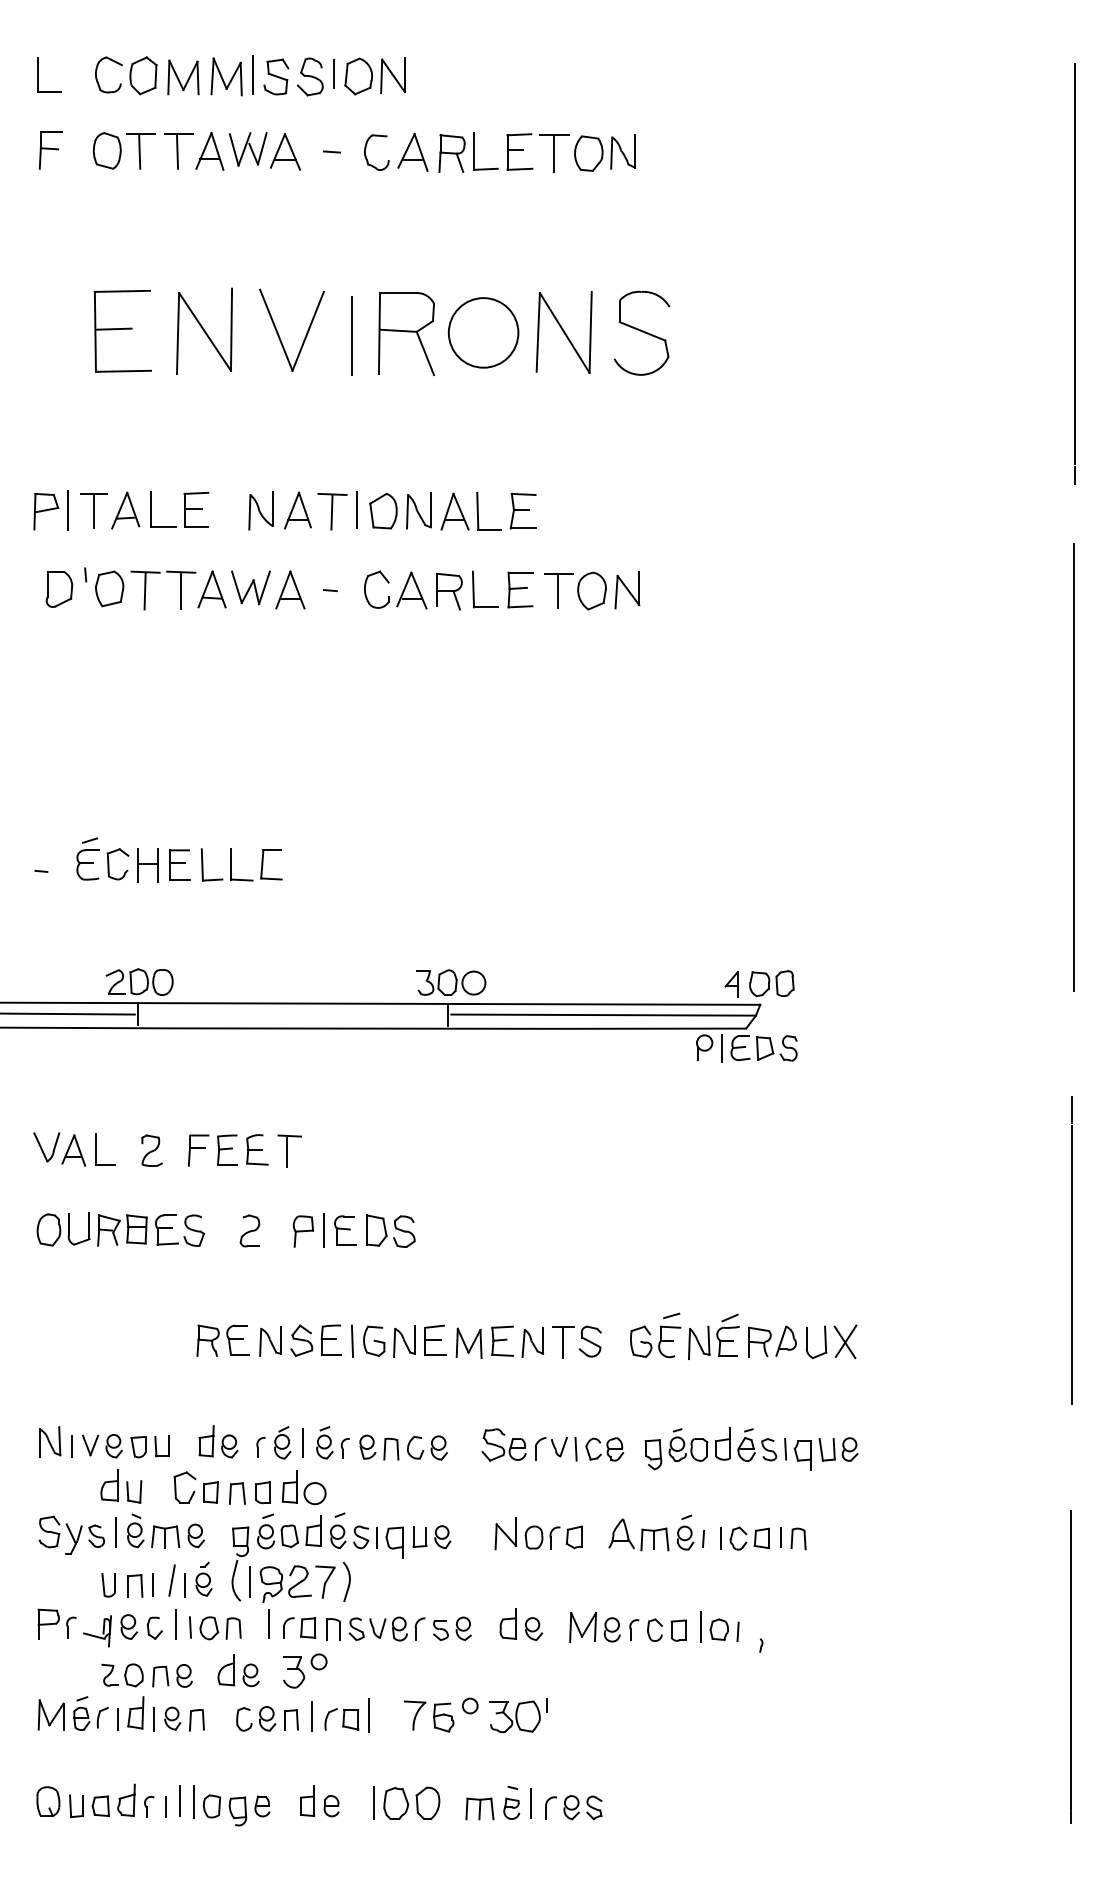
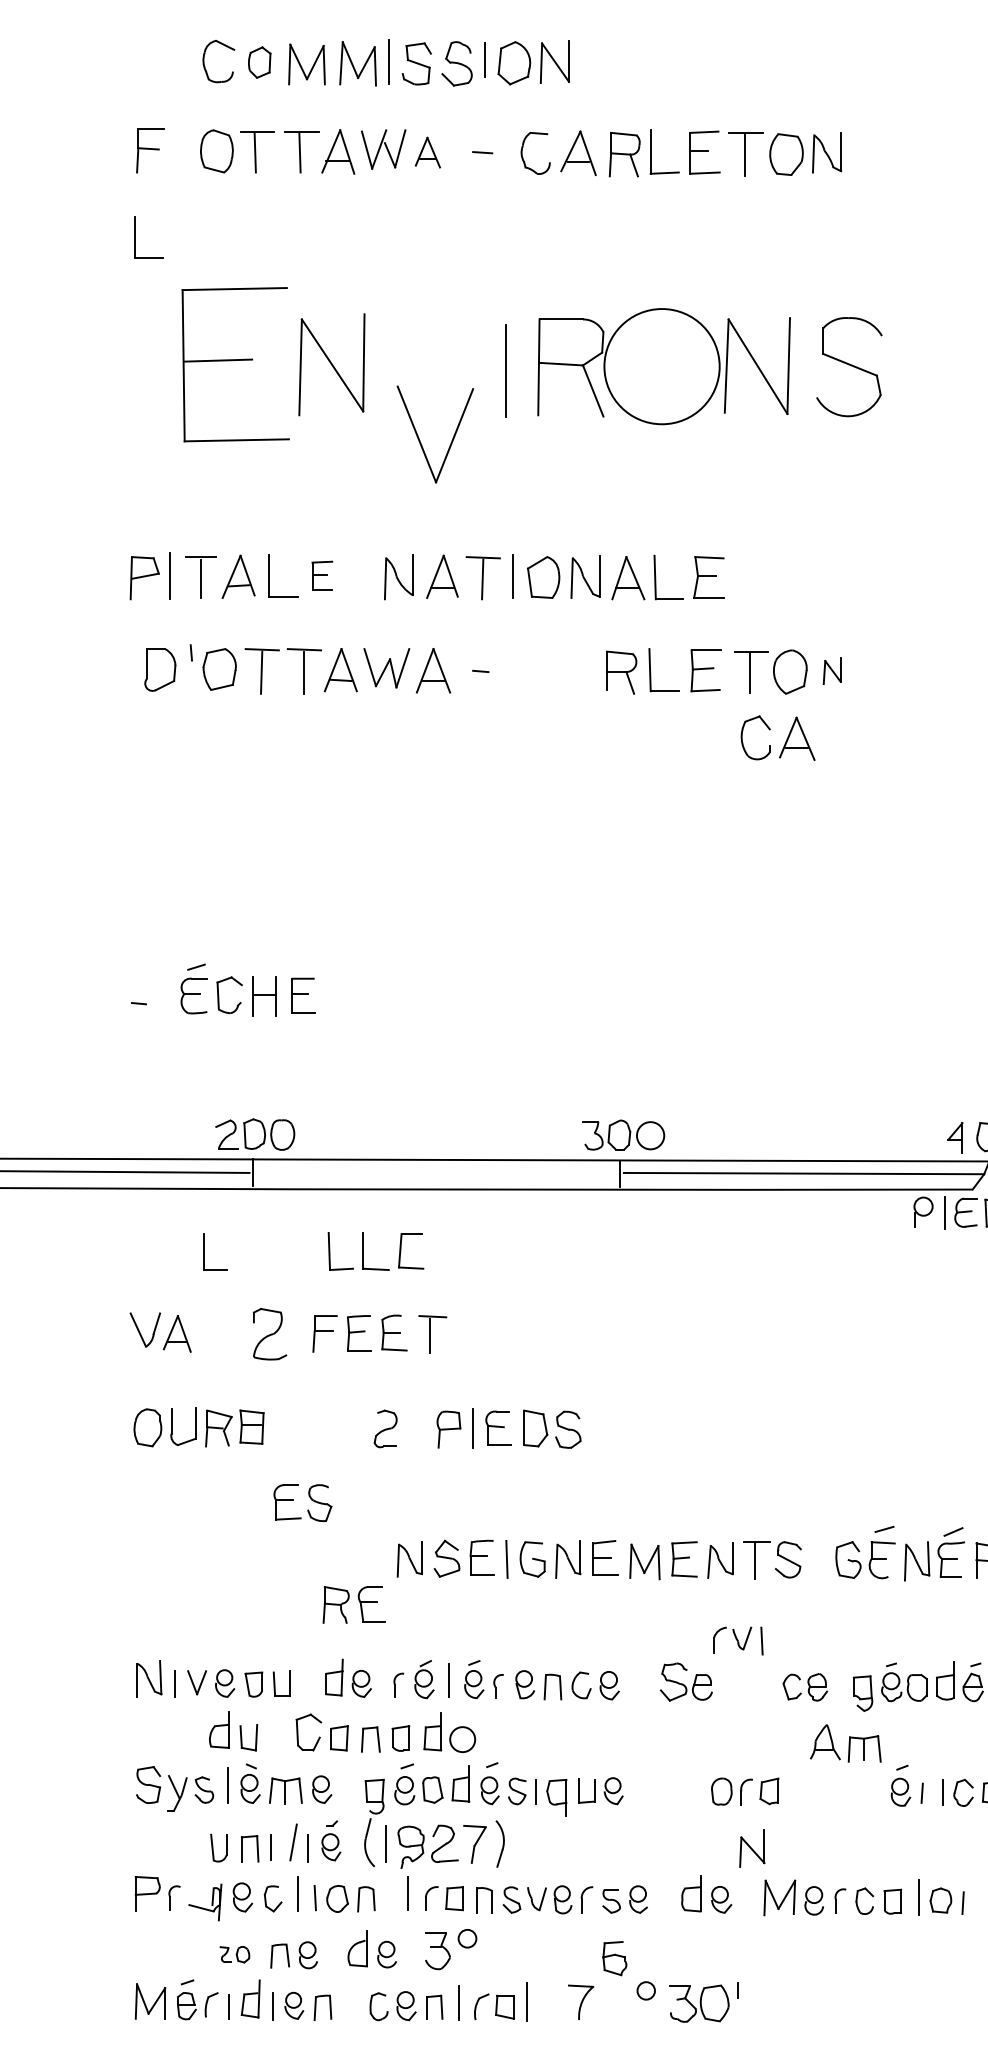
part: (38, 74) -> (135, 237), moved
part: (143, 75) -> (259, 62), size x0.7
part: (285, 151) -> (427, 152), size x0.7
part: (122, 331) -> (234, 364), size x1.6
part: (278, 332) -> (419, 437), moved
circle: (483, 332) -> (661, 366), size x1.4
part: (196, 509) -> (322, 575), size x0.7
part: (402, 590) -> (786, 738), moved
part: (627, 590) -> (832, 671), size x0.6
part: (231, 864) -> (363, 1250), moved
part: (96, 1149) -> (204, 1252), moved
part: (151, 1150) -> (269, 1333), size x1.4
part: (185, 1226) -> (309, 1498), moved
part: (222, 1340) -> (353, 1604), moved
part: (556, 1449) -> (738, 1641), moved
part: (505, 1533) -> (751, 1848), moved
part: (638, 1534) -> (845, 1743), moved
part: (122, 1675) -> (234, 1954), size x0.6
part: (443, 1717) -> (614, 1958), moved

